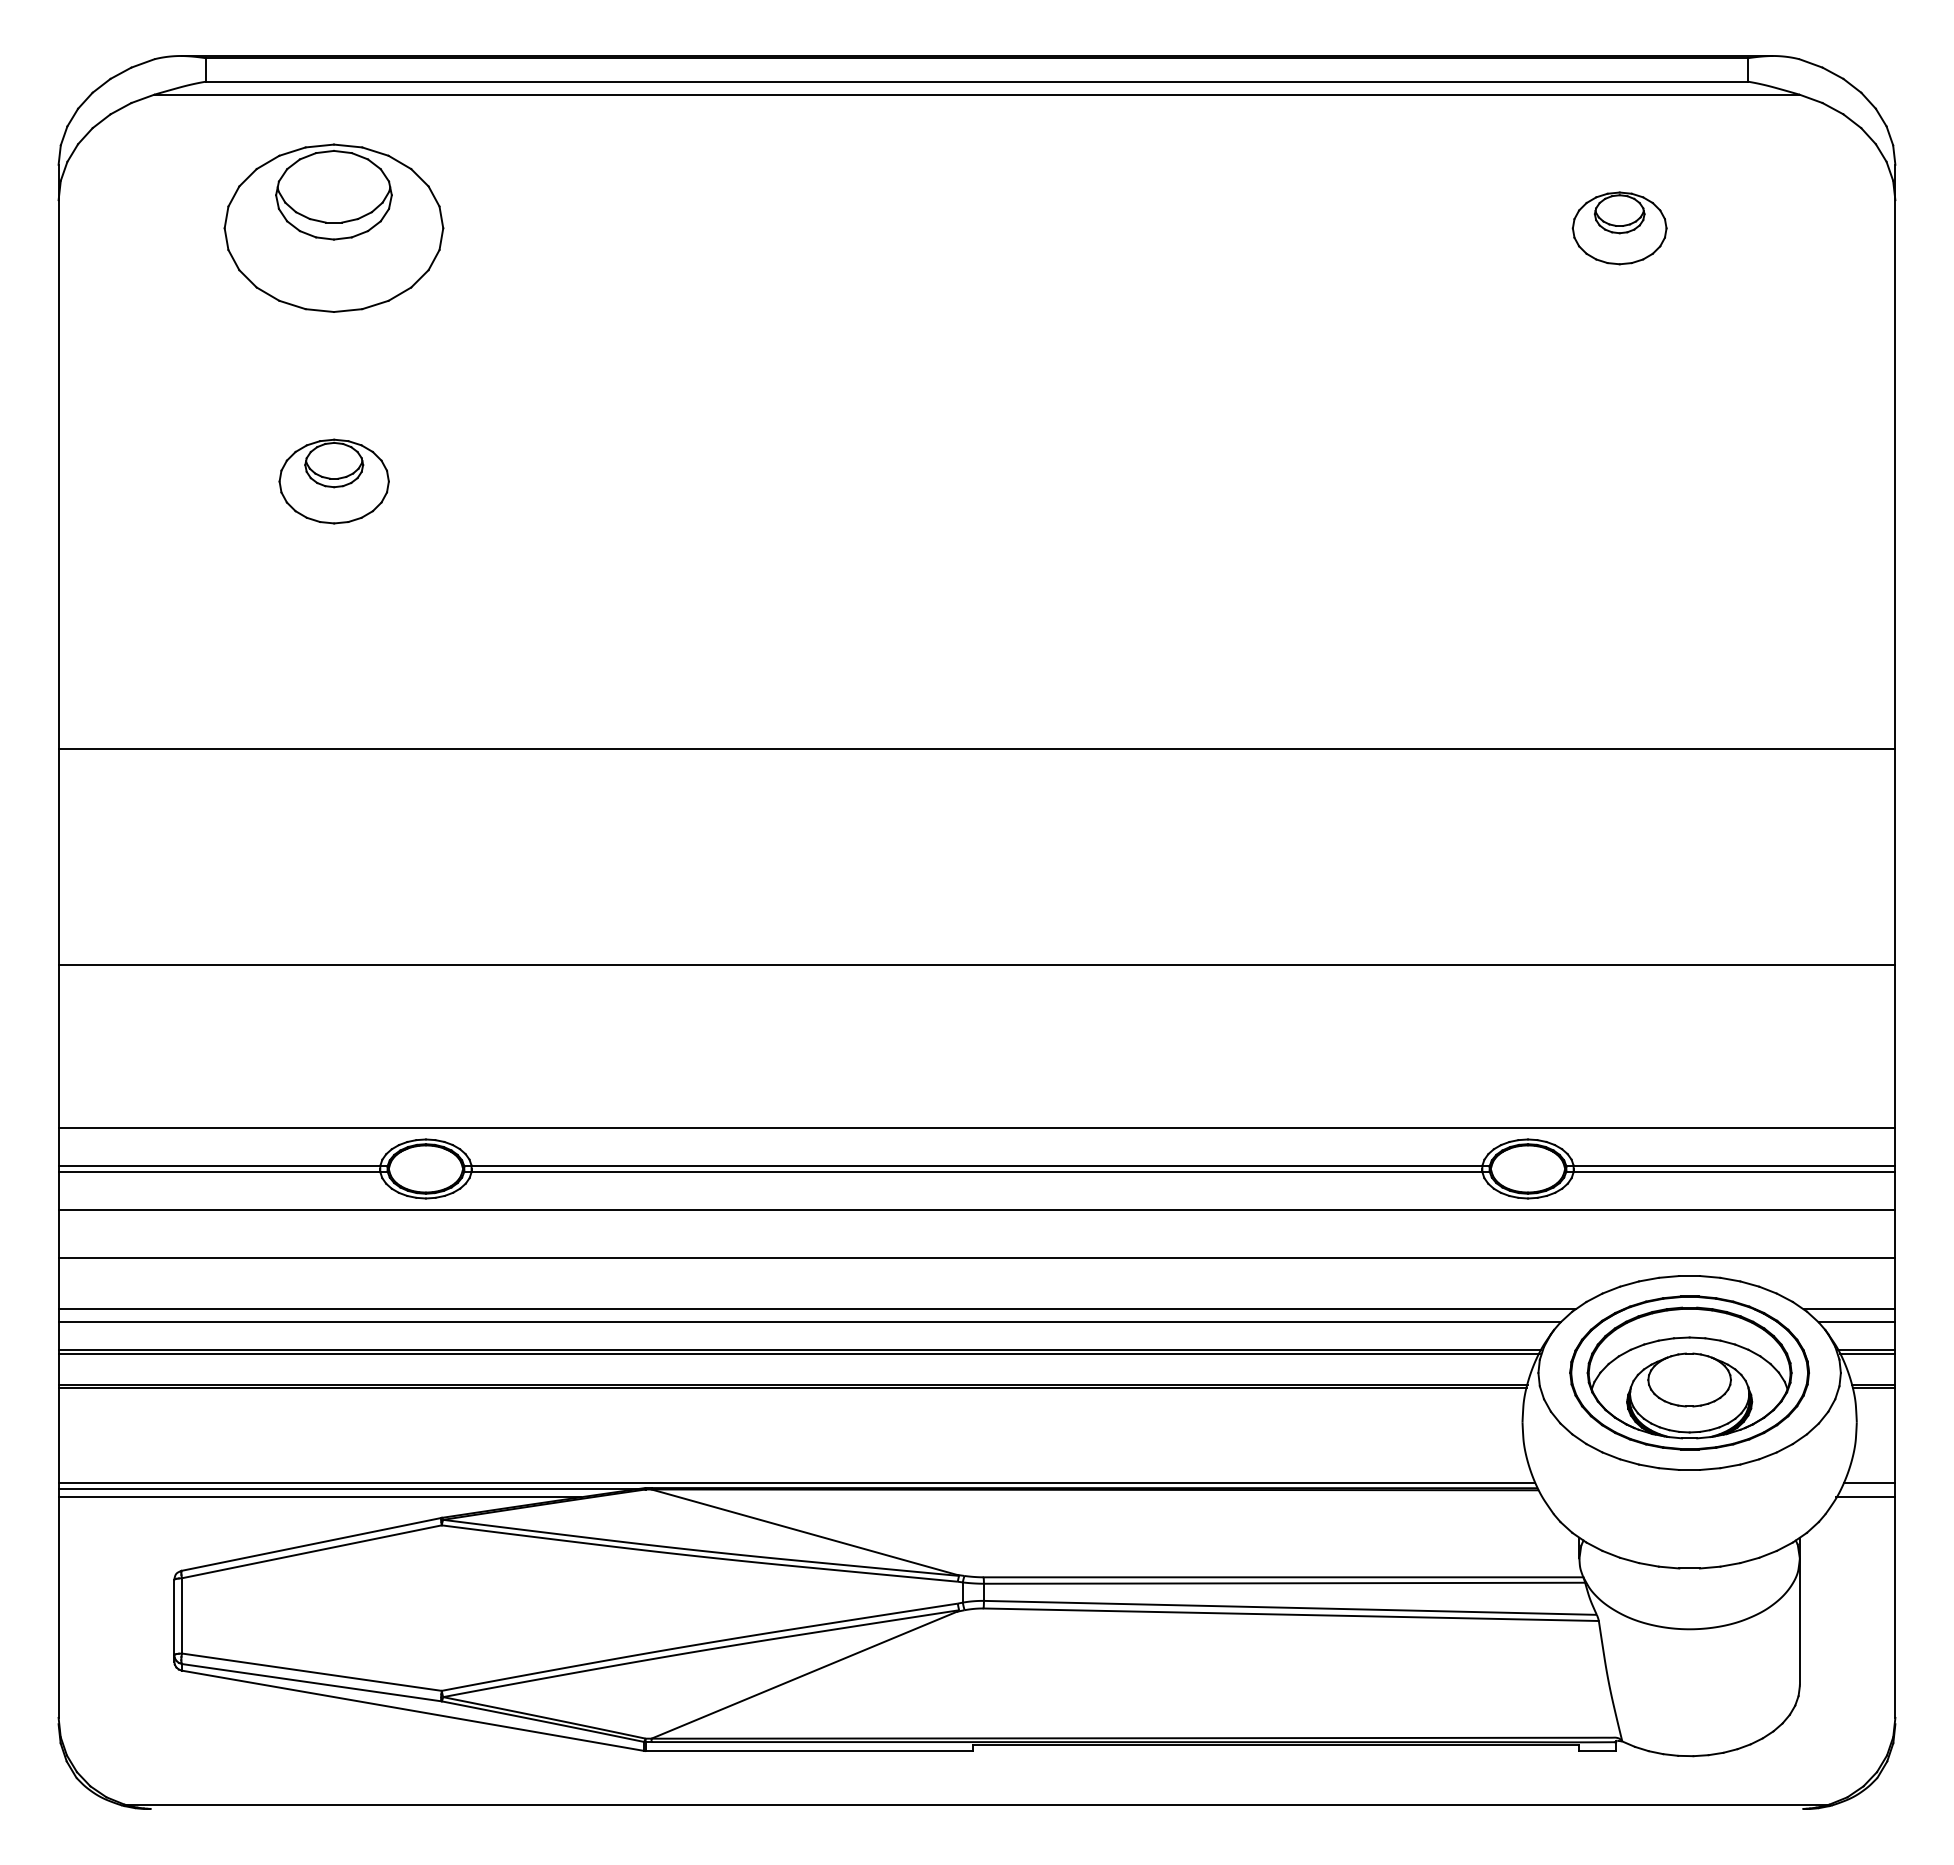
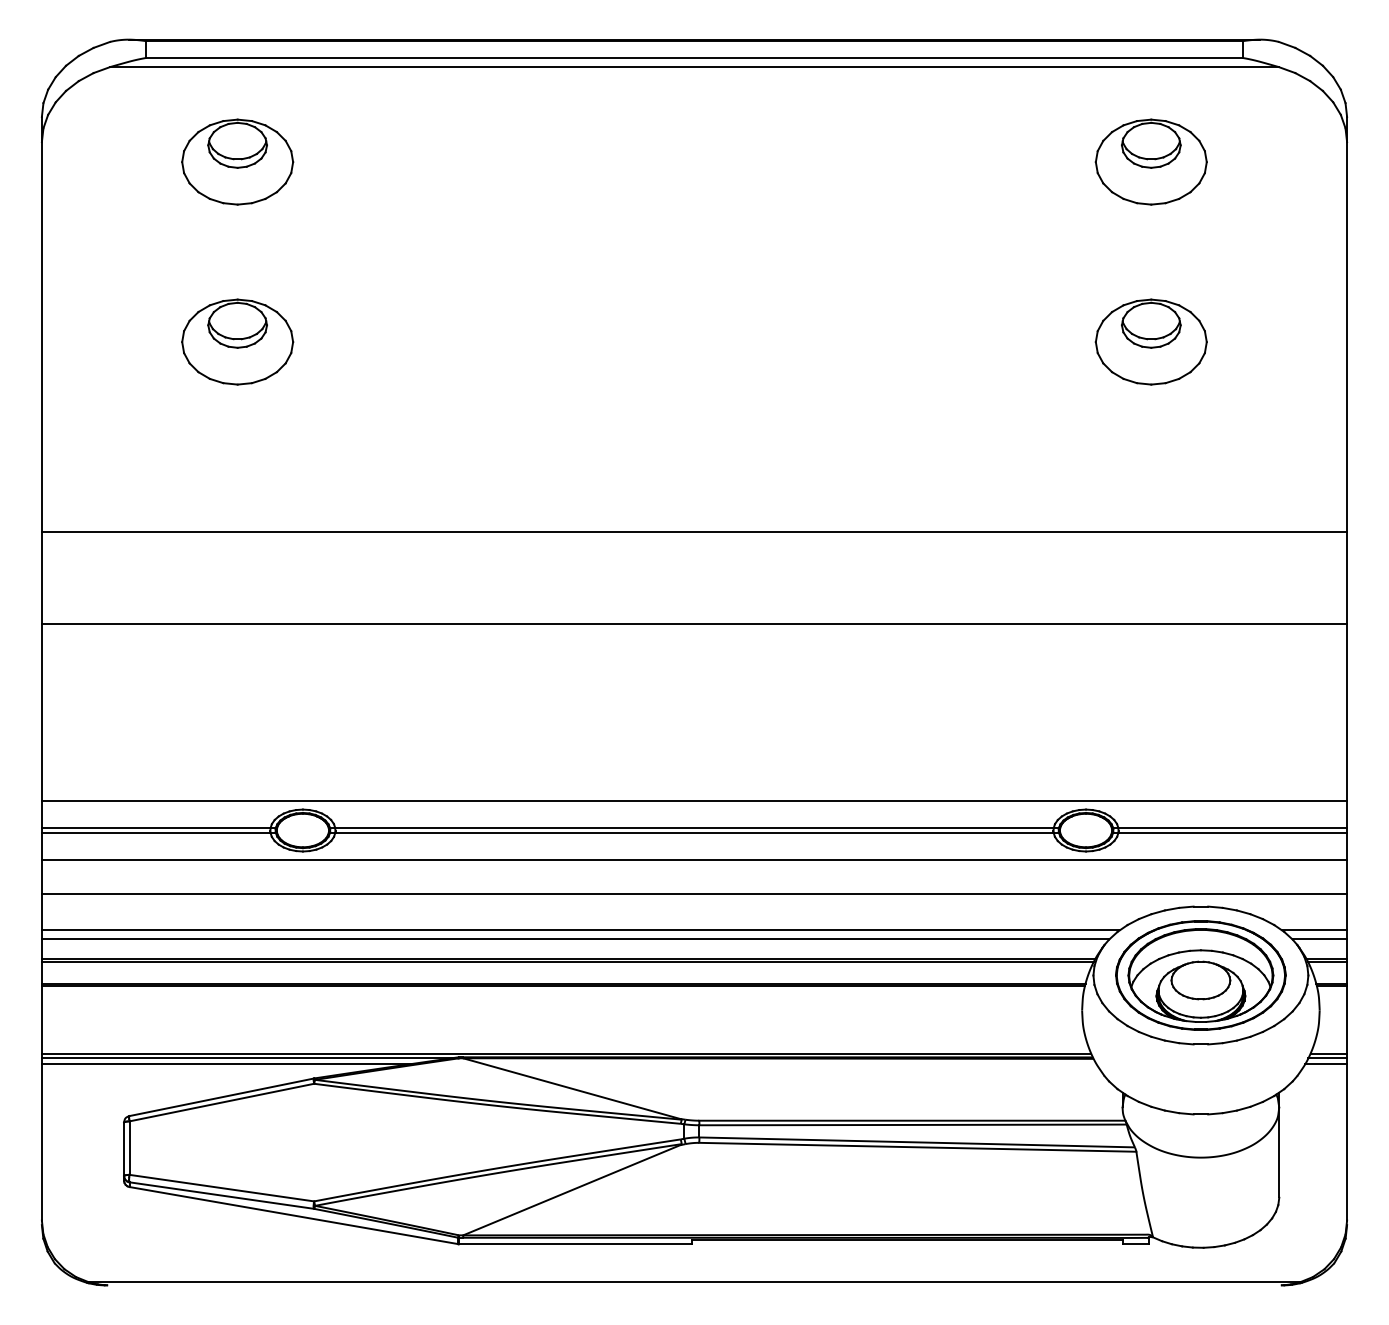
part: (334, 228) -> (237, 162), size x0.71
part: (1619, 228) -> (1151, 162), size x1.67
part: (334, 481) -> (237, 342), size x1.43
part: (1619, 481) -> (1151, 342), added
line: (976, 965) -> (694, 624), moved
line: (1867, 1489) -> (1327, 1058), added

